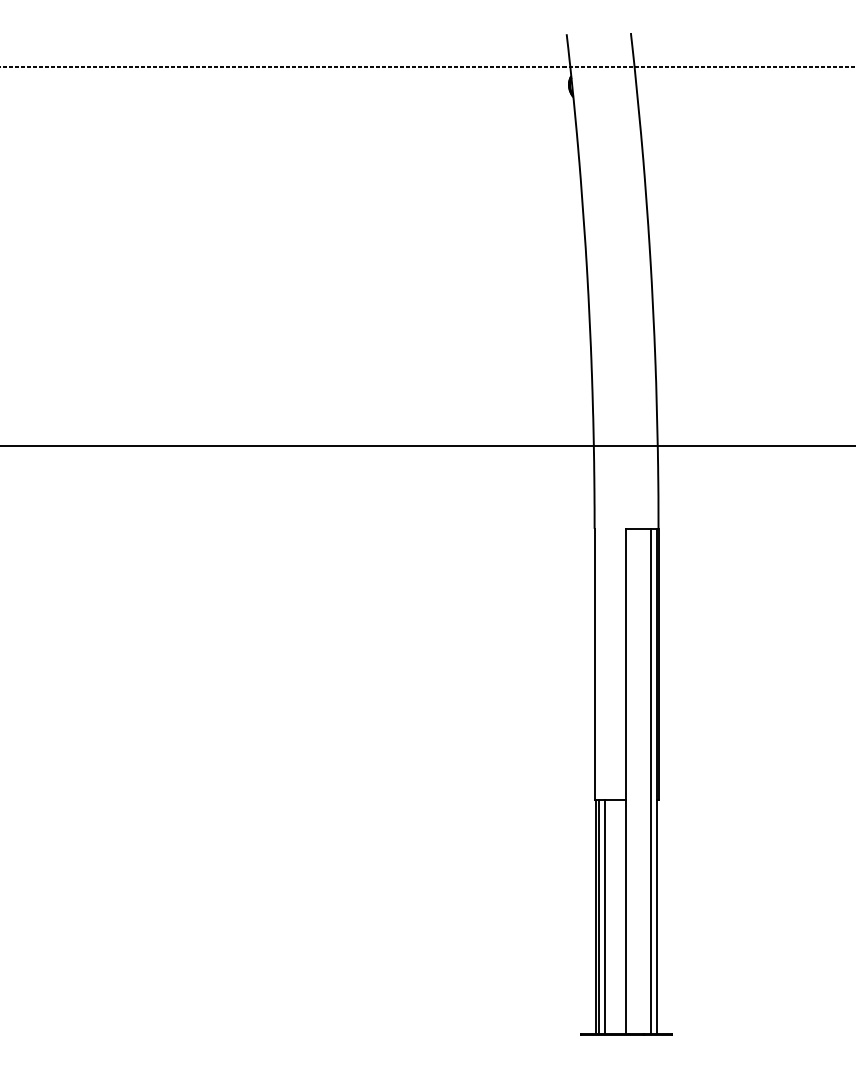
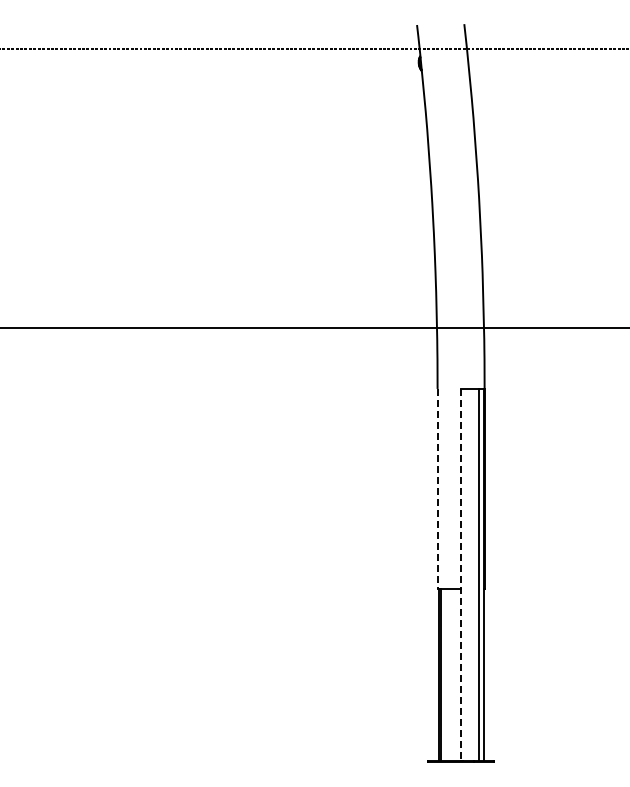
line: (594, 664) -> (437, 488), solid -> dashed
line: (625, 780) -> (460, 574), solid -> dashed
line: (605, 916) -> (445, 674), removed

